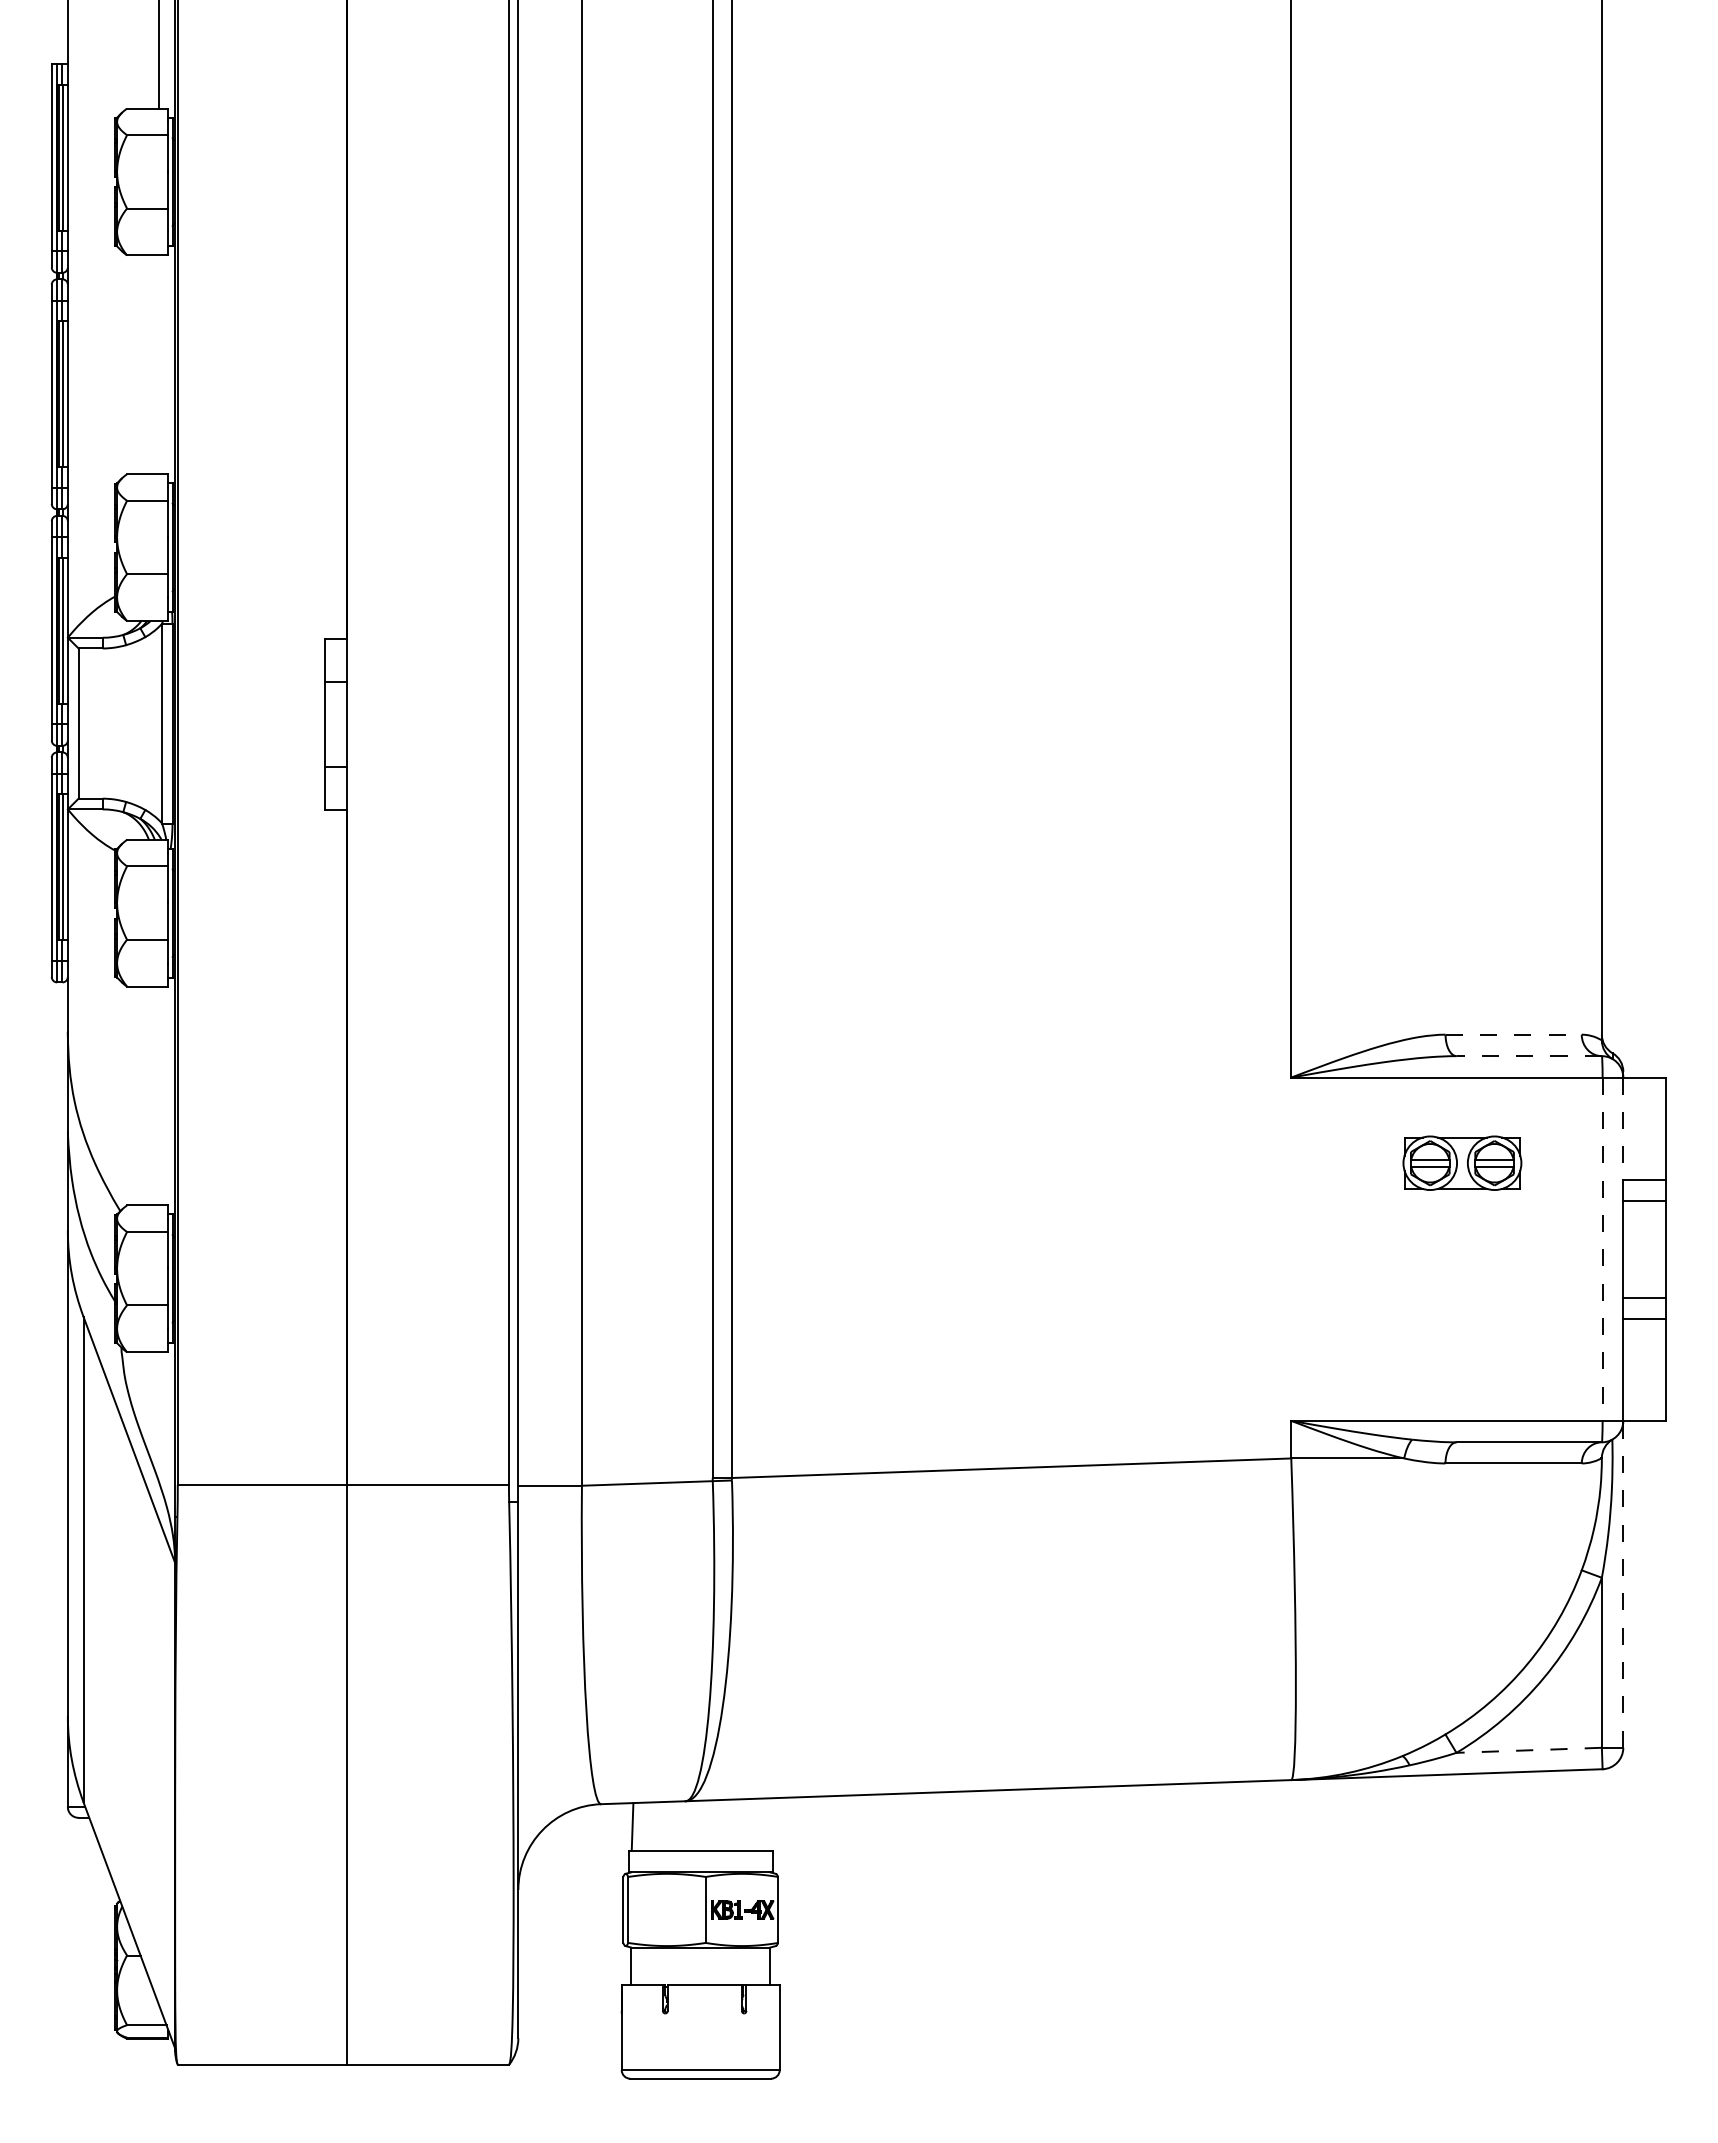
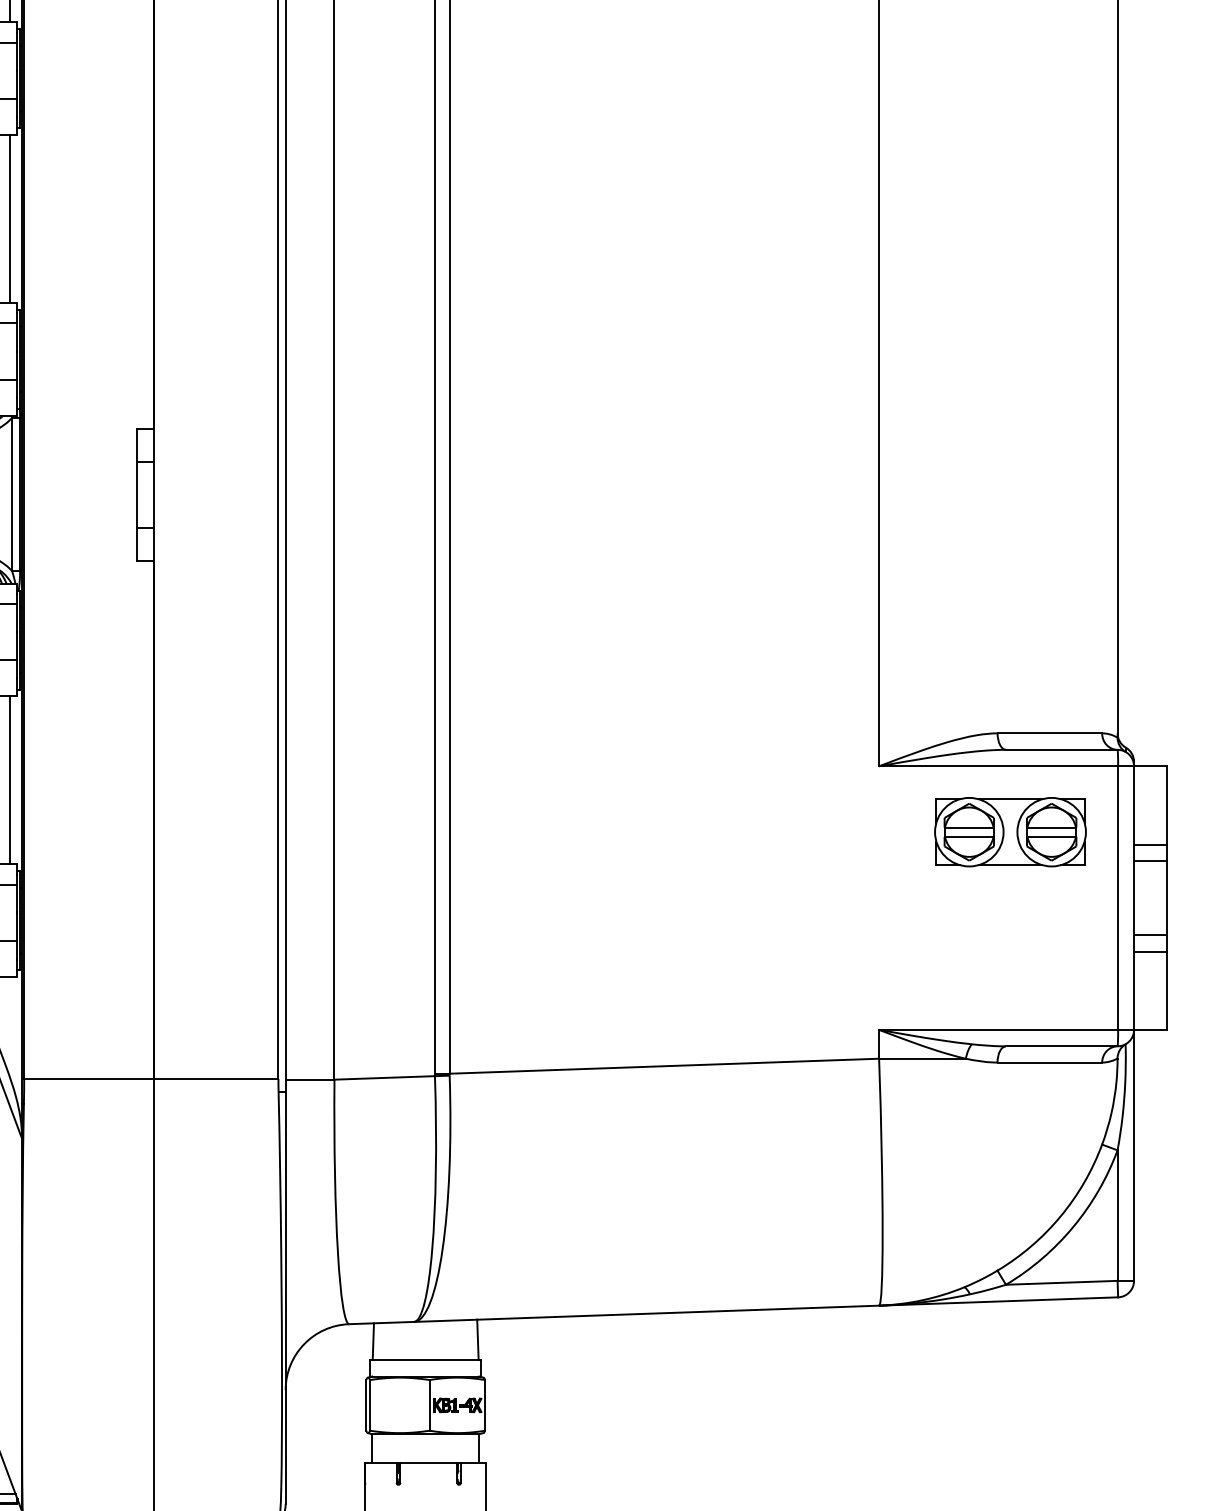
line: (158, 364) -> (9, 218), added
line: (1514, 1034) -> (1050, 733), dashed -> solid
line: (1529, 1056) -> (1062, 750), dashed -> solid
line: (158, 1095) -> (9, 780), added
line: (1623, 1128) -> (1134, 805), dashed -> solid
part: (1462, 1162) -> (1010, 831), size x1.67
line: (1602, 1249) -> (1118, 898), dashed -> solid
line: (1623, 1583) -> (1134, 1154), dashed -> solid
line: (1529, 1750) -> (1062, 1282), dashed -> solid
line: (768, 1824) -> (477, 1339), added

